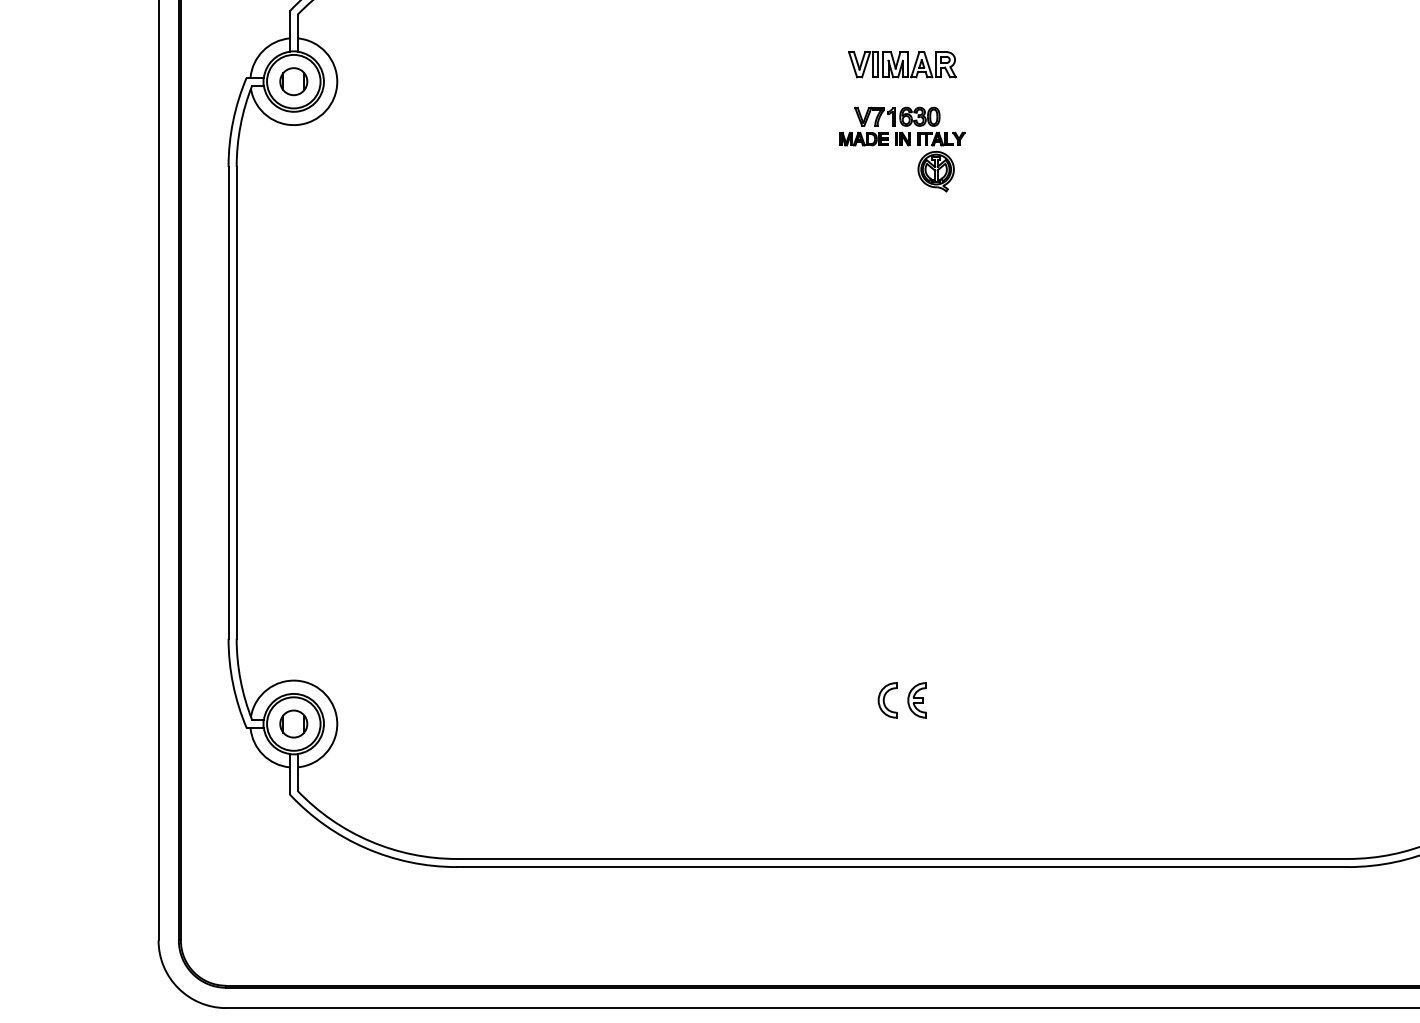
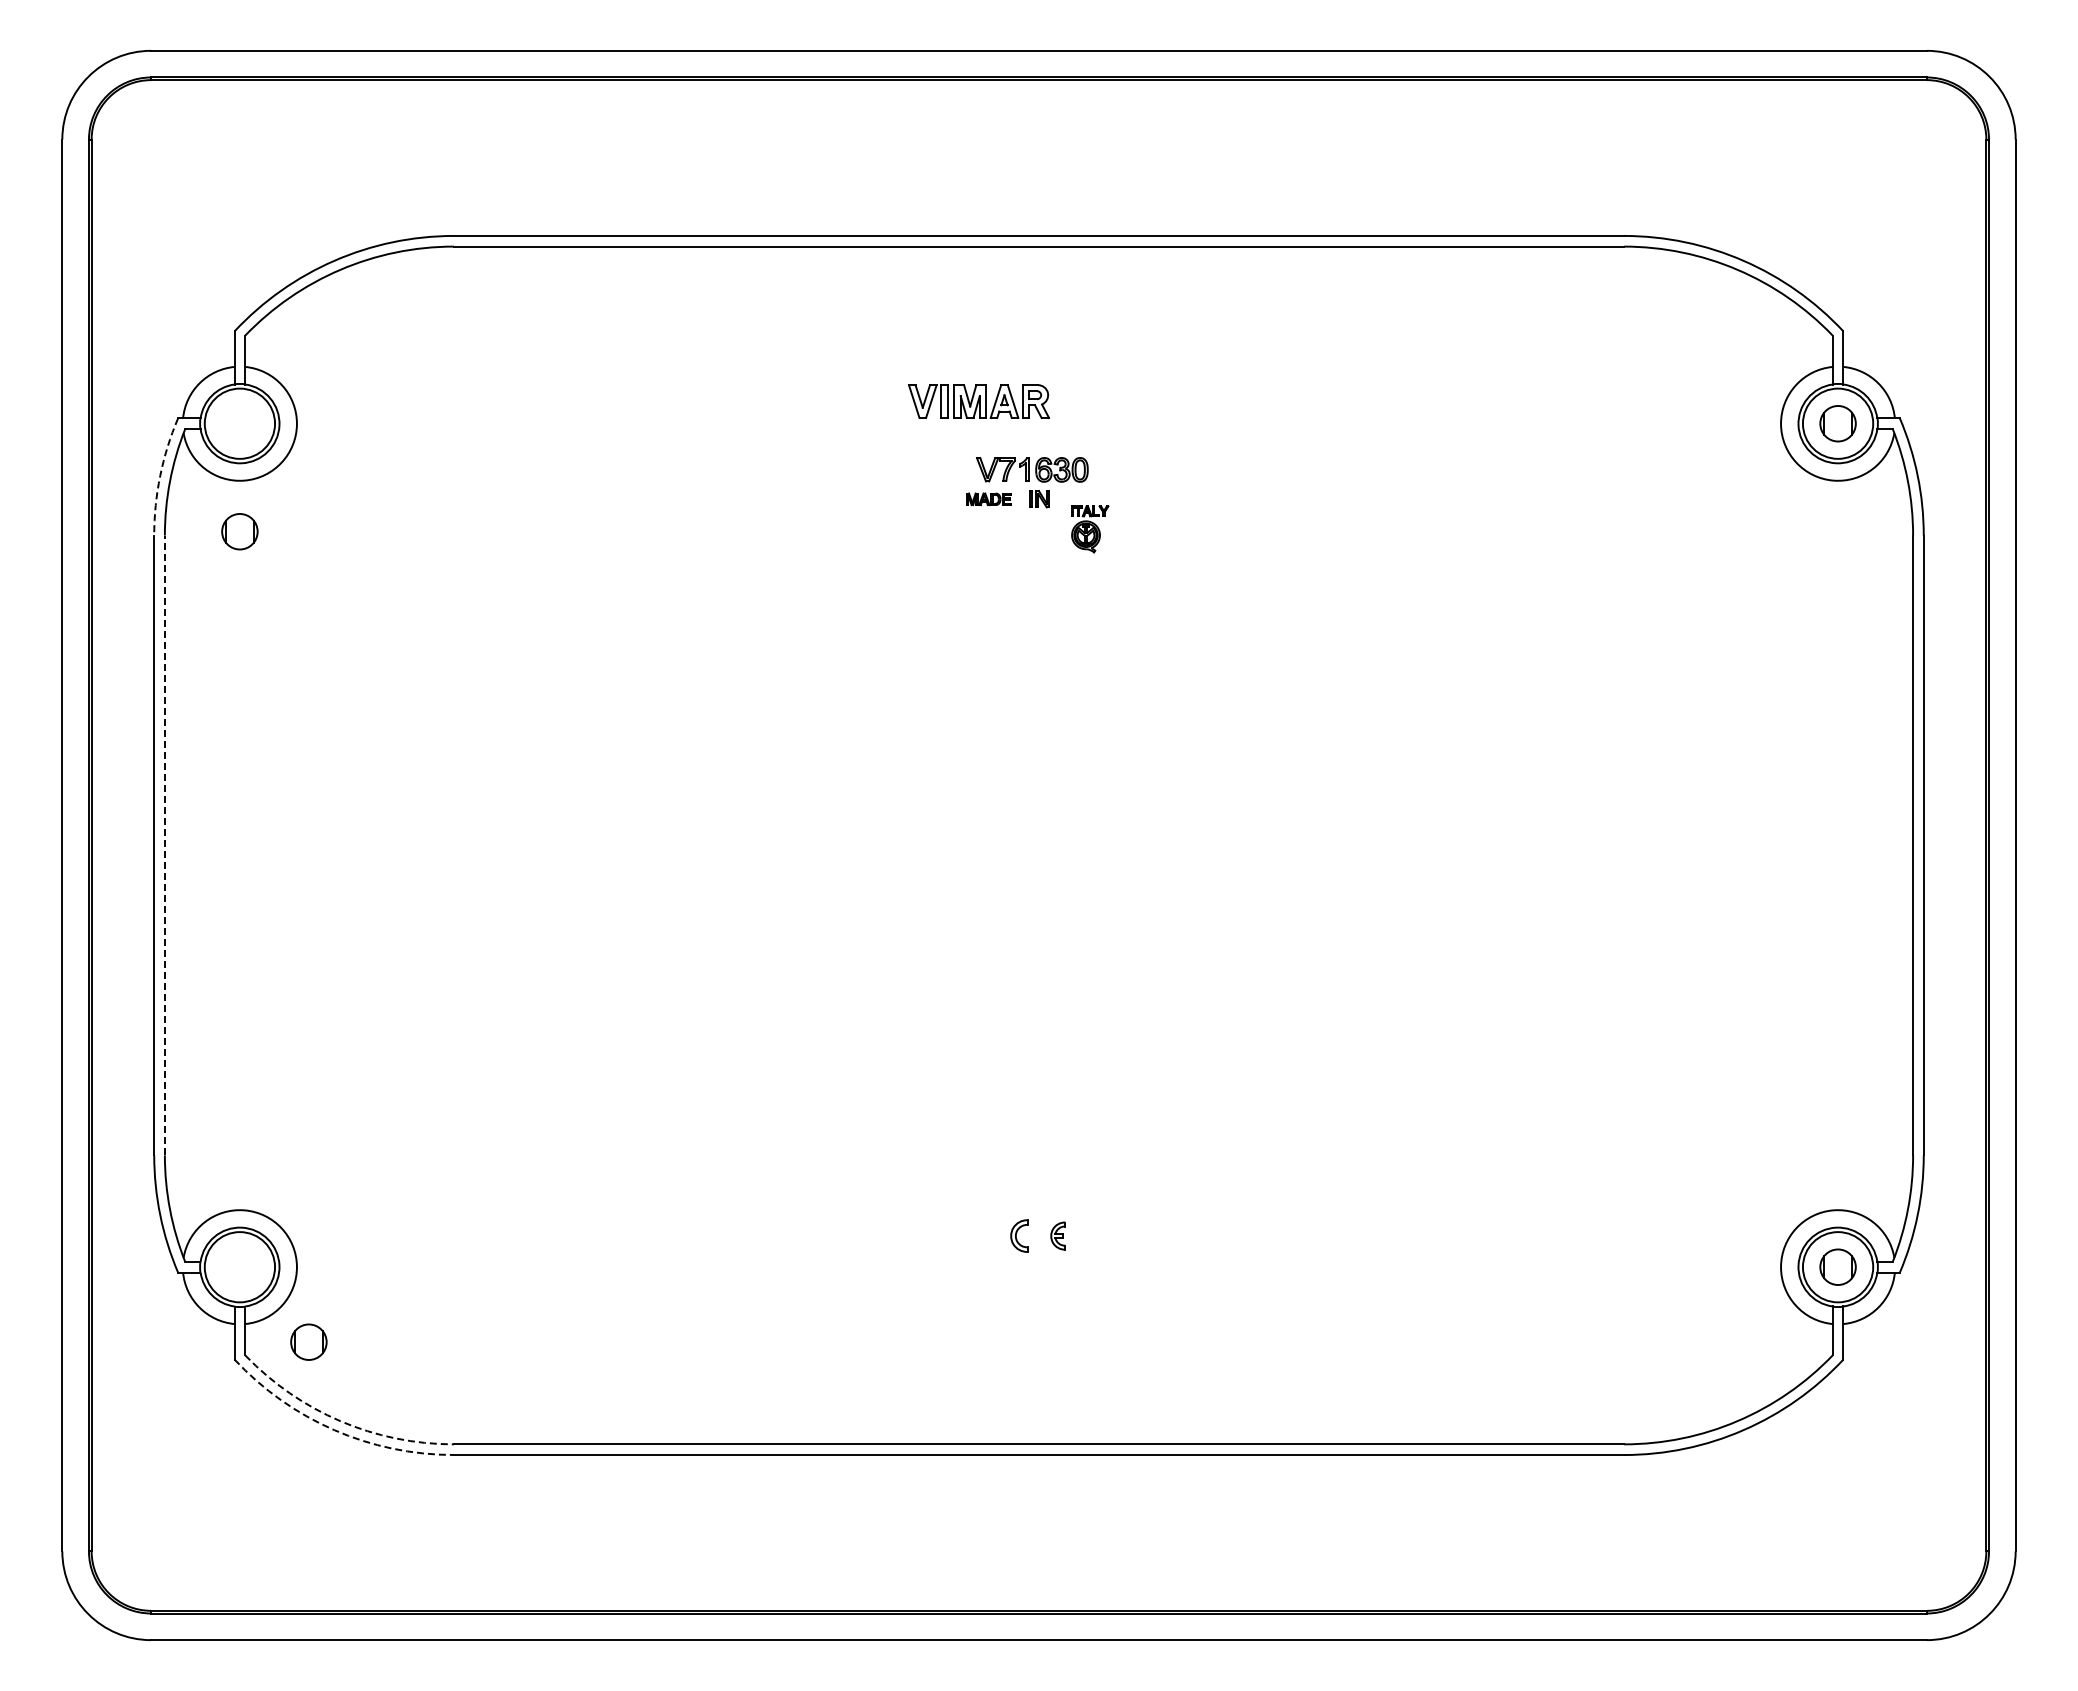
part: (902, 64) -> (978, 401), moved
part: (293, 81) -> (239, 531), moved
arc: (233, 121) -> (160, 475), solid -> dashed
part: (863, 139) -> (988, 499), size x0.7
part: (940, 162) -> (1089, 529), size x0.6
line: (236, 402) -> (164, 845), solid -> dashed
part: (886, 699) -> (1018, 1235), size x0.7
part: (916, 699) -> (1057, 1235), size x0.6
part: (293, 723) -> (308, 1341), moved
arc: (370, 841) -> (340, 1421), solid -> dashed
arc: (365, 848) -> (334, 1430), solid -> dashed

